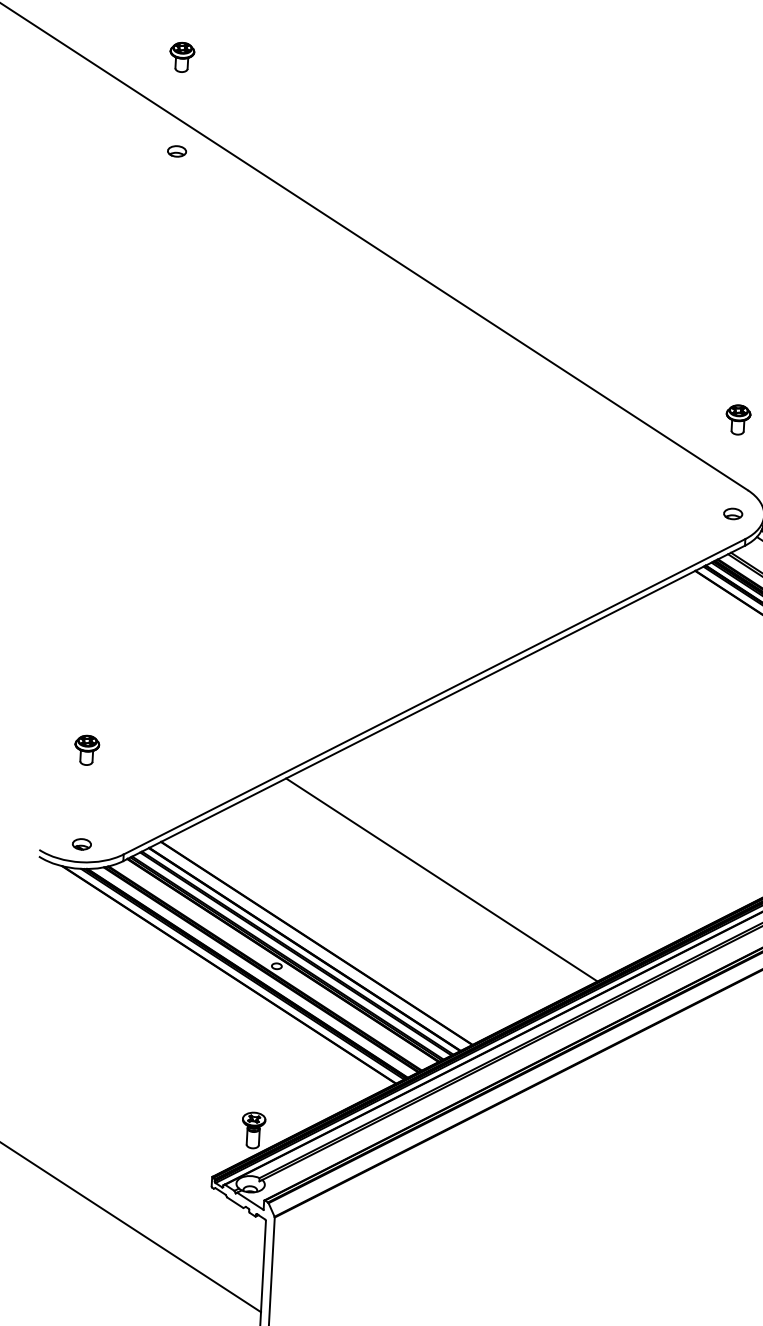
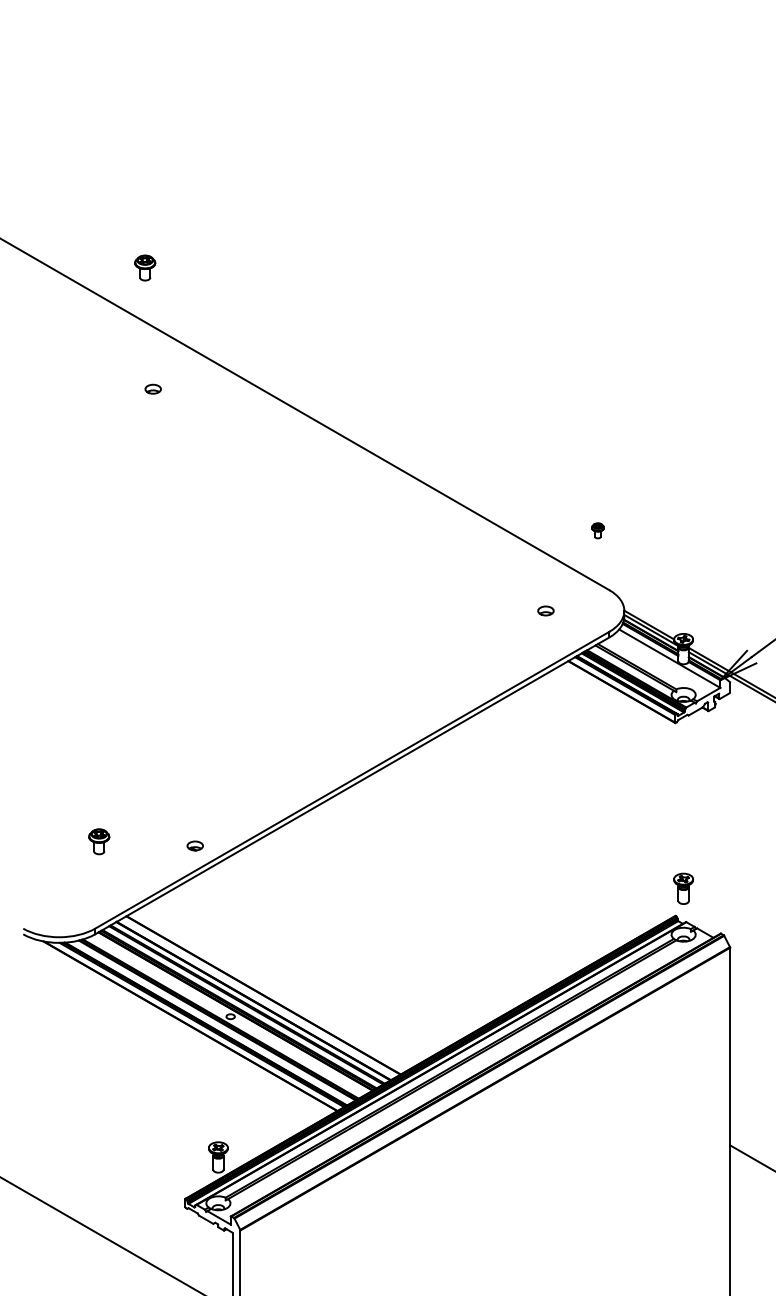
part: (182, 56) -> (145, 267), moved
part: (176, 150) -> (152, 388), moved
part: (737, 419) -> (597, 530), size x0.6
part: (732, 513) -> (545, 610), moved
part: (87, 750) -> (99, 841), moved
part: (81, 843) -> (194, 845), moved
line: (441, 879) -> (366, 935), removed

